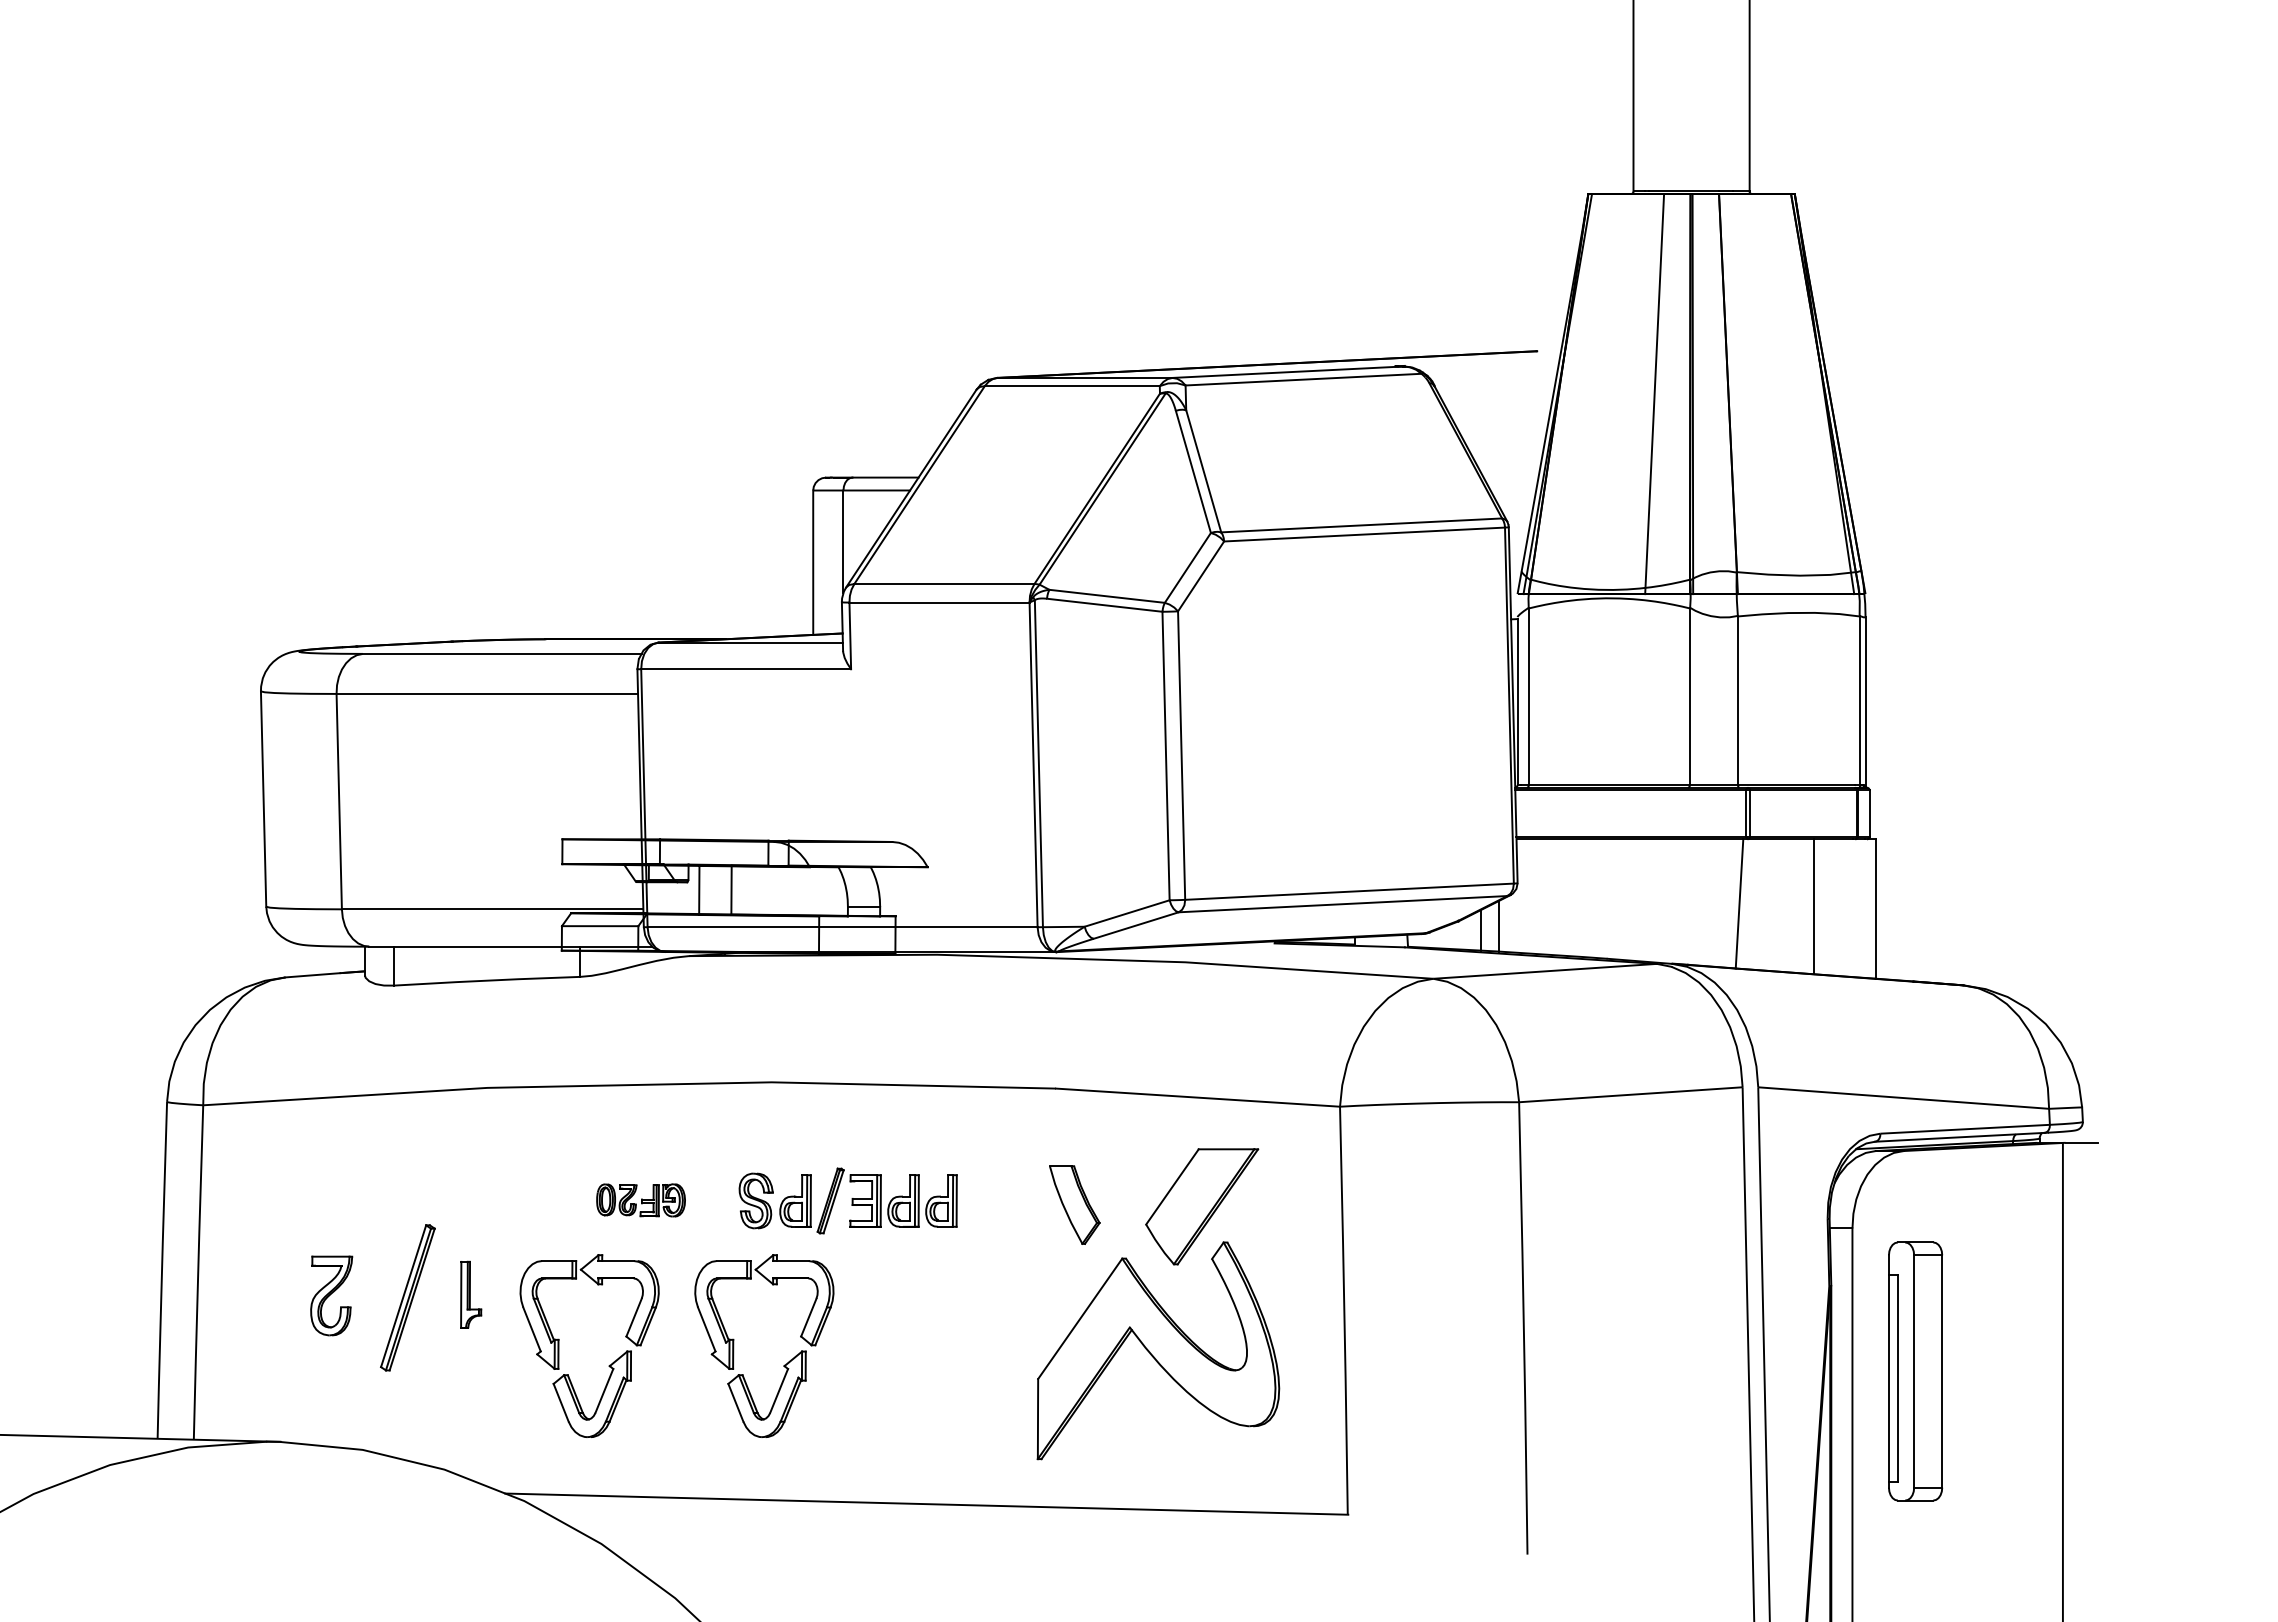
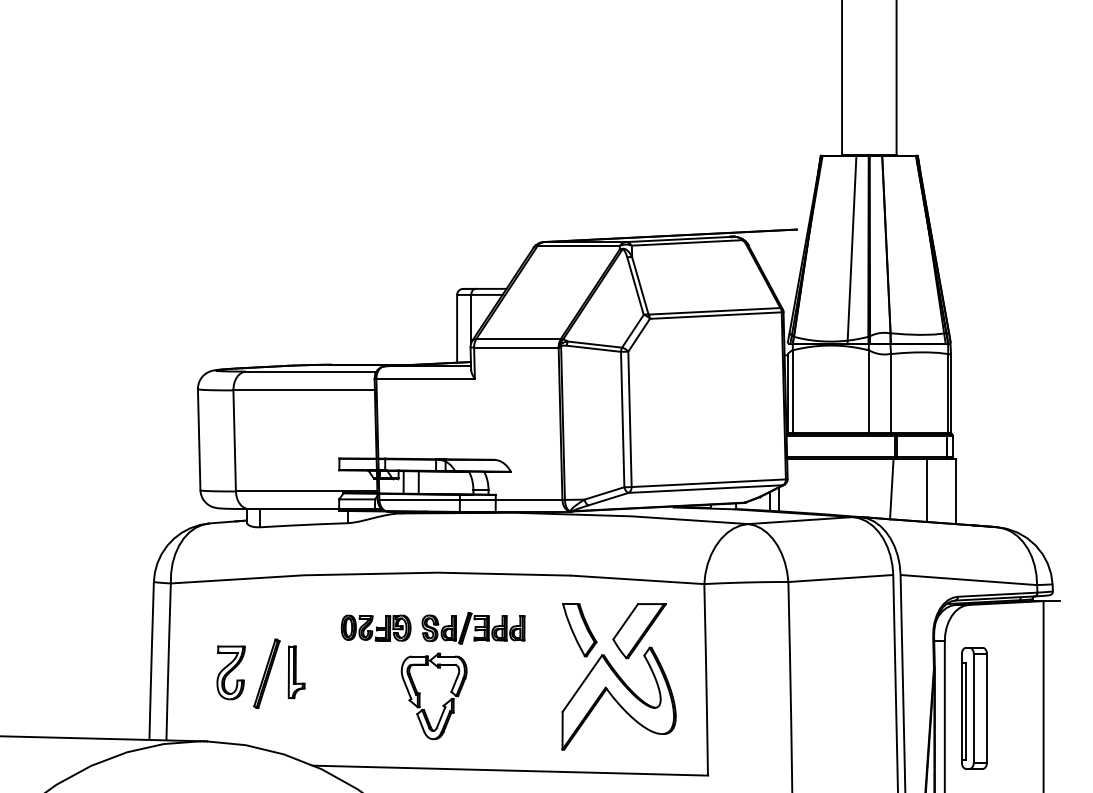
part: (641, 1199) -> (376, 627), size x1.67
part: (1074, 1205) -> (579, 630), size x1.43
part: (330, 1295) -> (230, 672), size x1.43
part: (470, 1295) -> (296, 672), size x1.67
part: (560, 1344) -> (338, 695), removed

